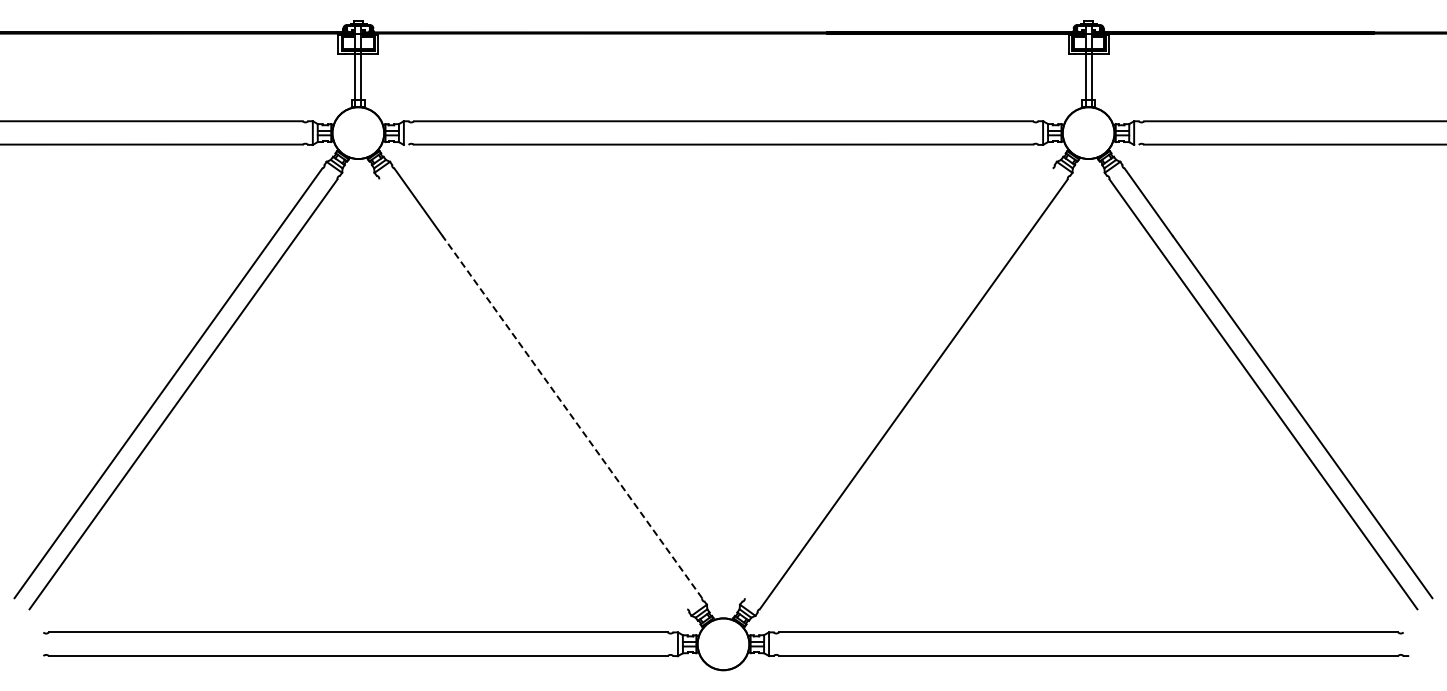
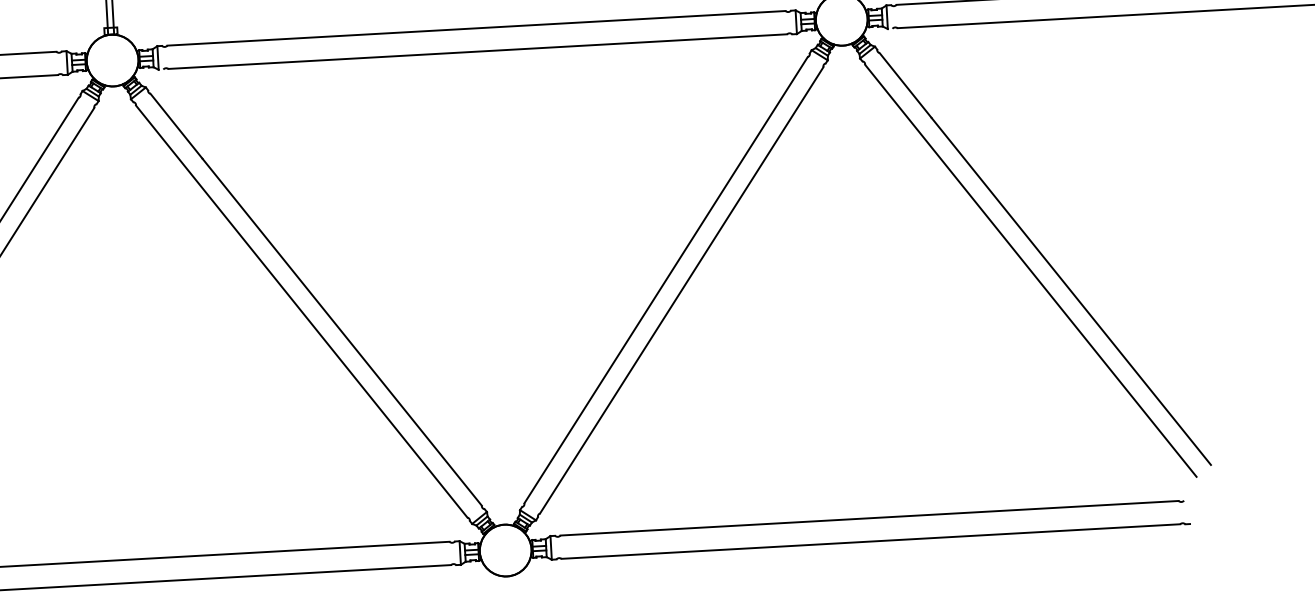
line: (898, 383) -> (665, 280), added
line: (533, 394) -> (302, 311), added
line: (572, 417) -> (342, 332), dashed -> solid

